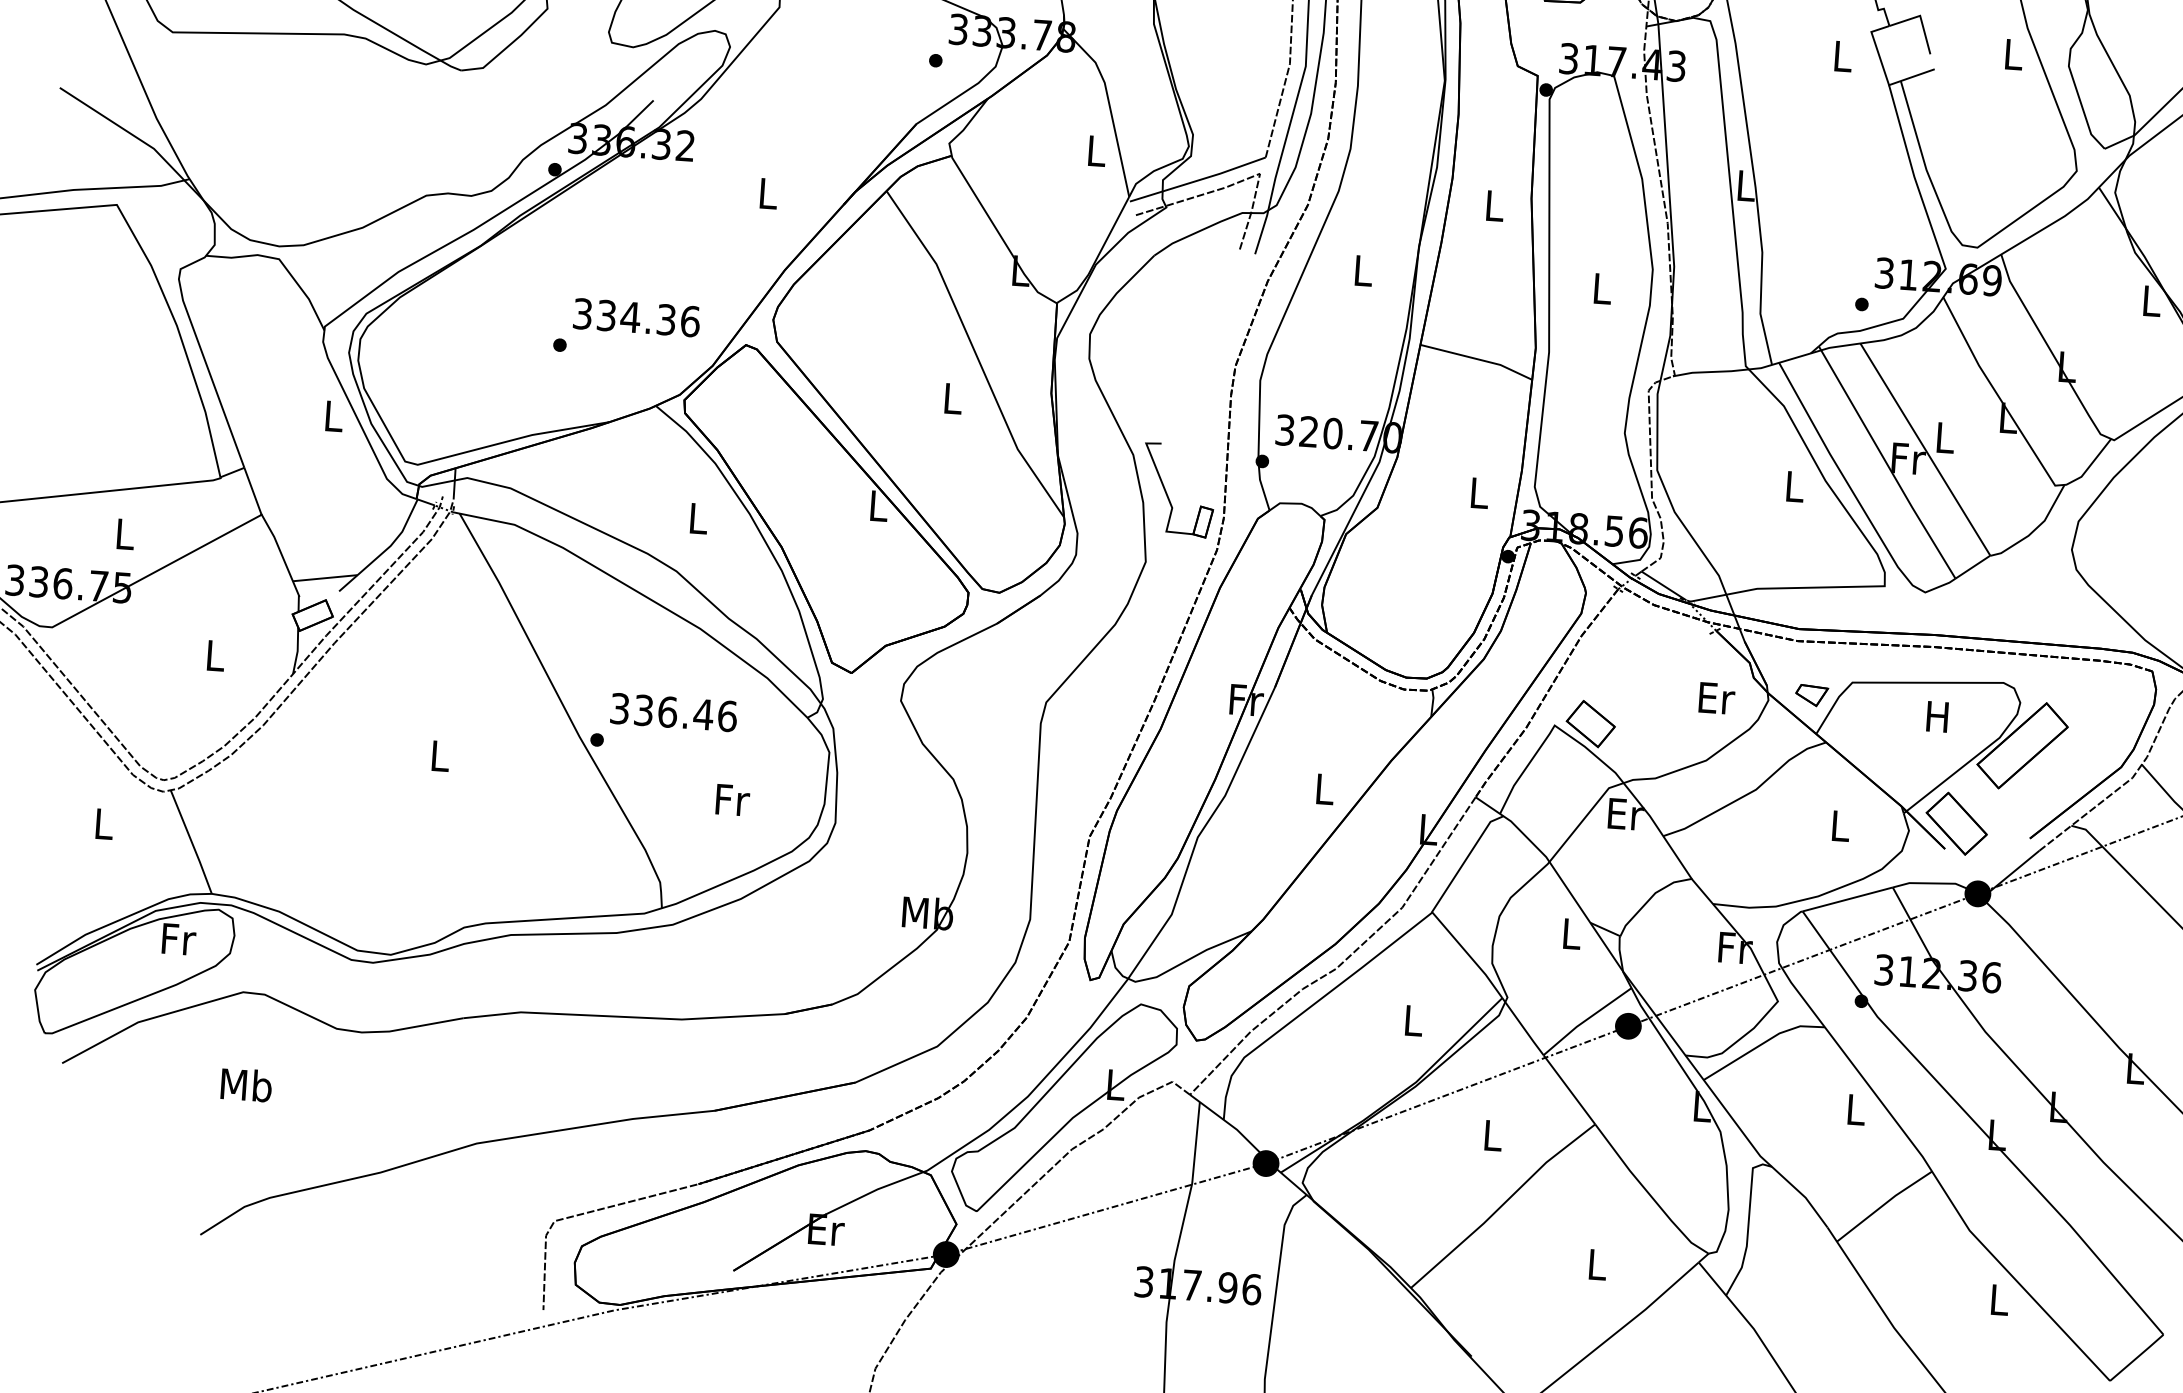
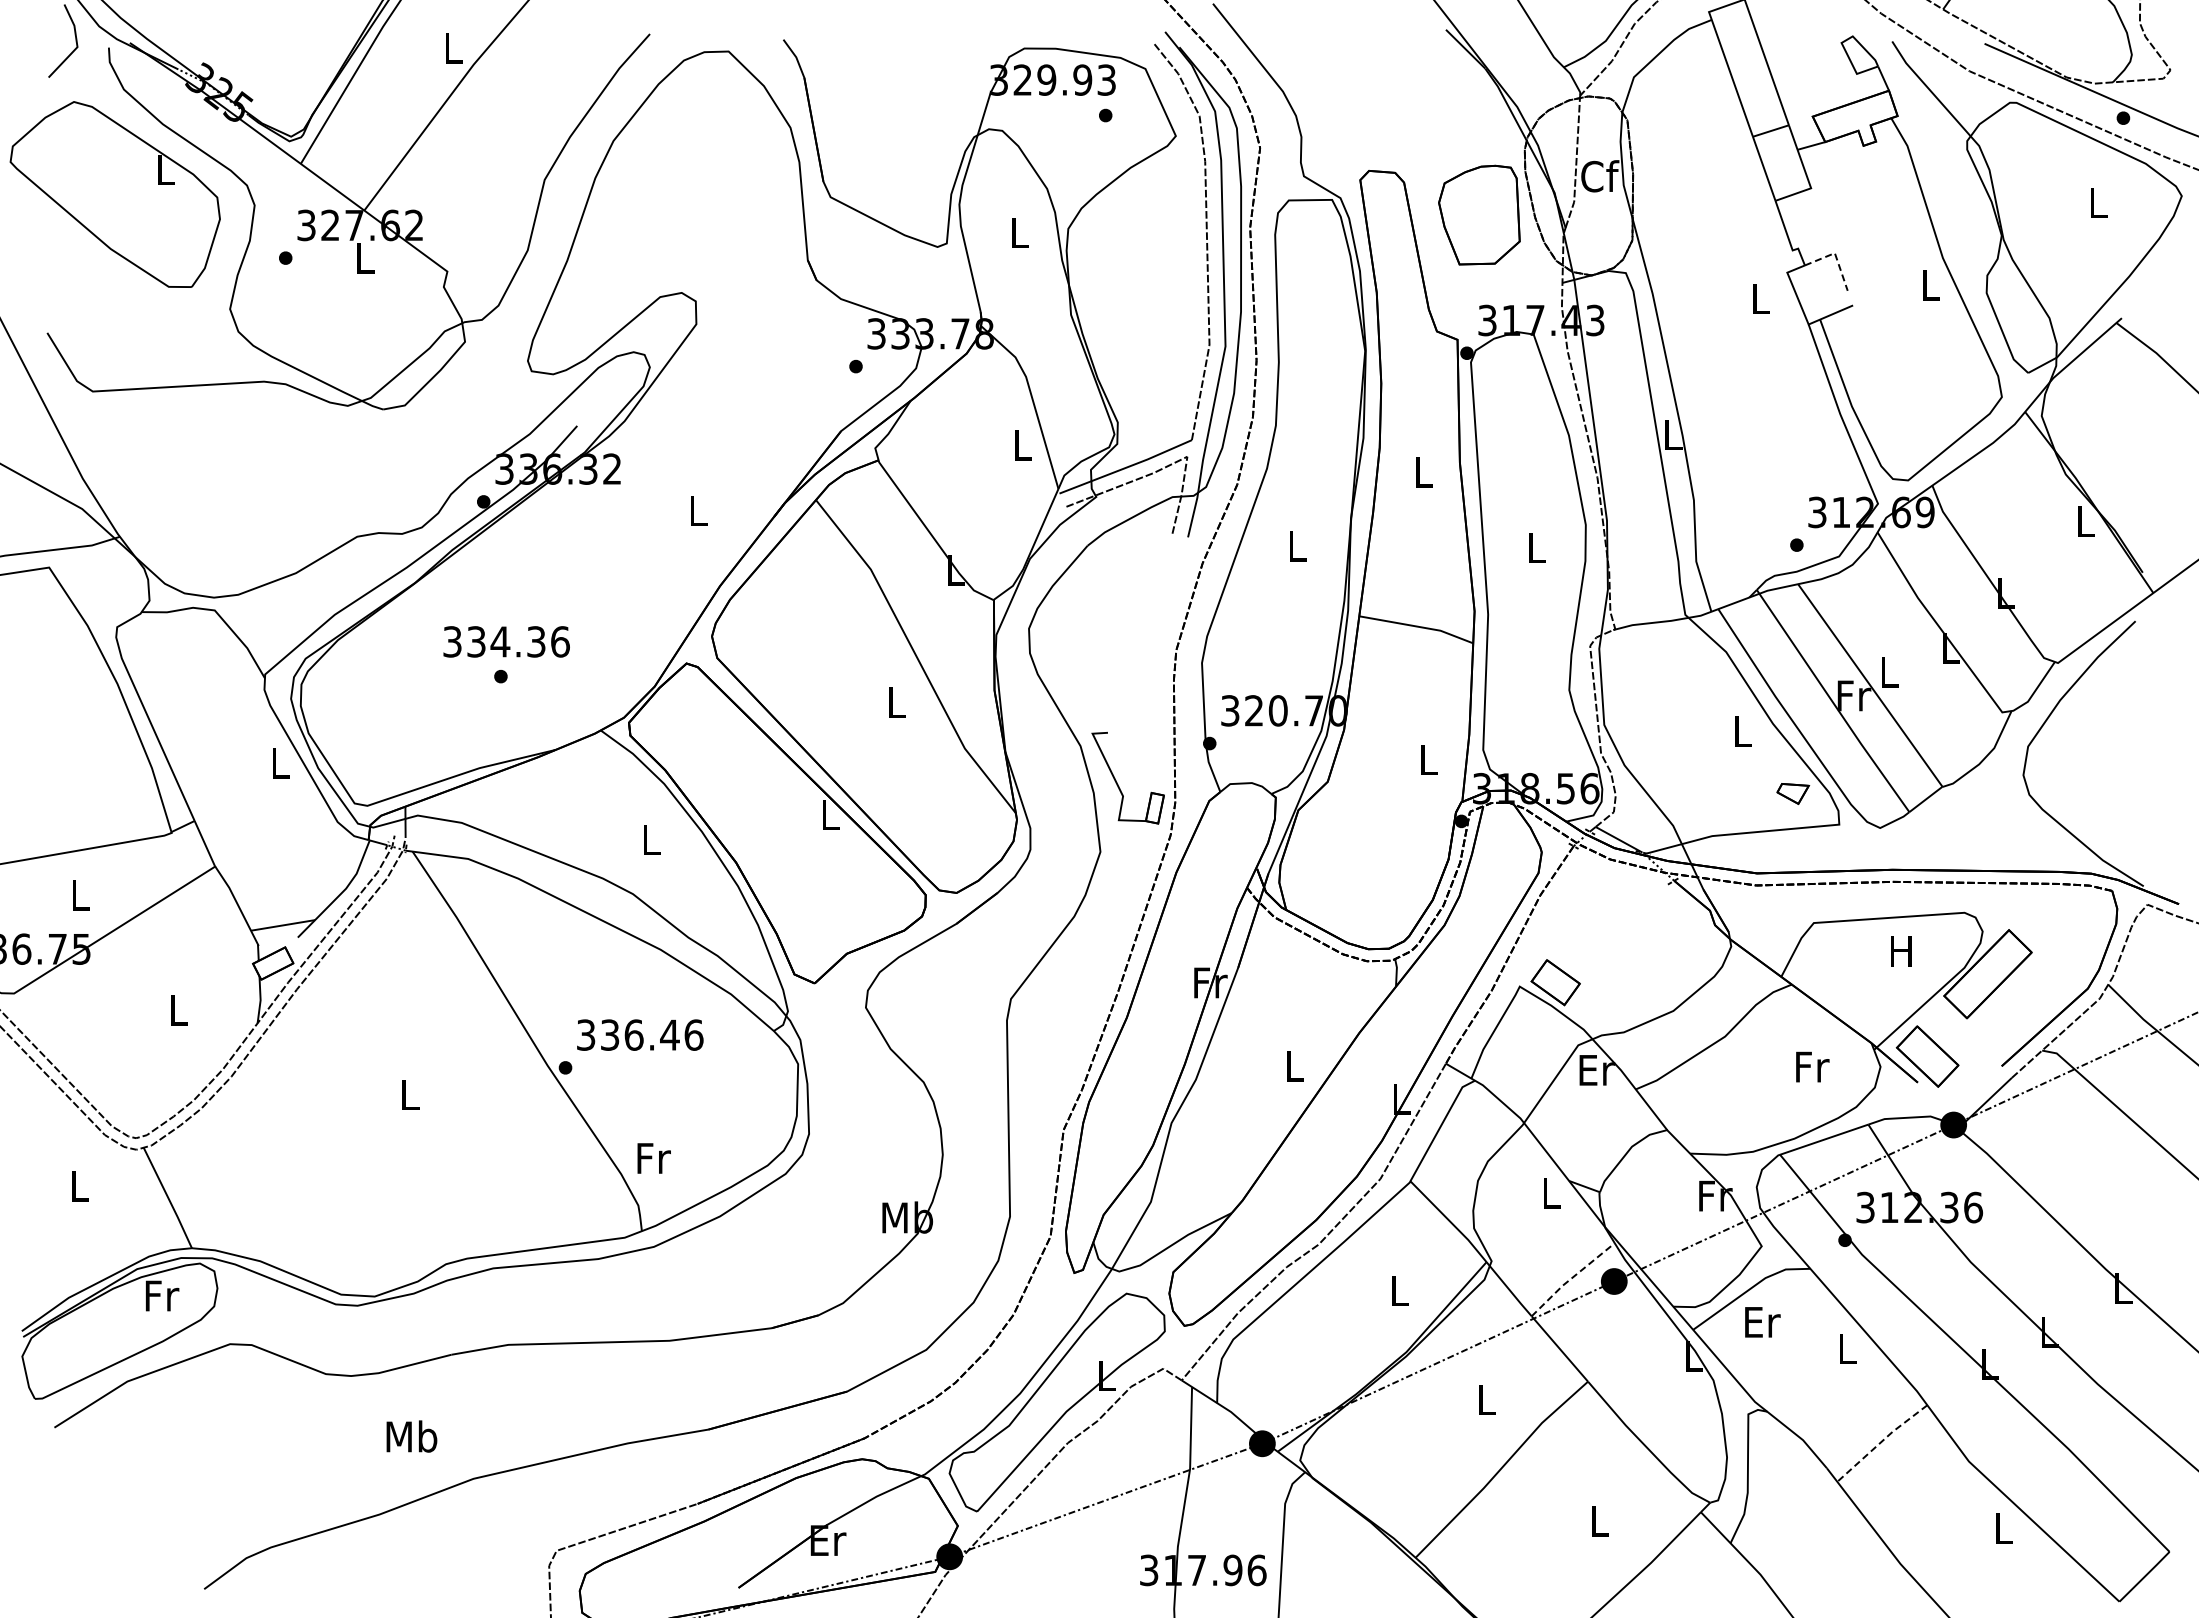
line: (1920, 18) -> (1835, 255), solid -> dashed
text: (636, 317) -> (506, 641), moved
part: (1812, 695) -> (1793, 793), moved
text: (1716, 698) -> (1762, 1322), moved
text: (732, 800) -> (653, 1158), moved
text: (1841, 825) -> (1812, 1066), L -> Fr
line: (1585, 1020) -> (1571, 1278), solid -> dashed
text: (246, 1084) -> (411, 1436), moved
line: (1883, 1204) -> (1881, 1441), solid -> dashed

